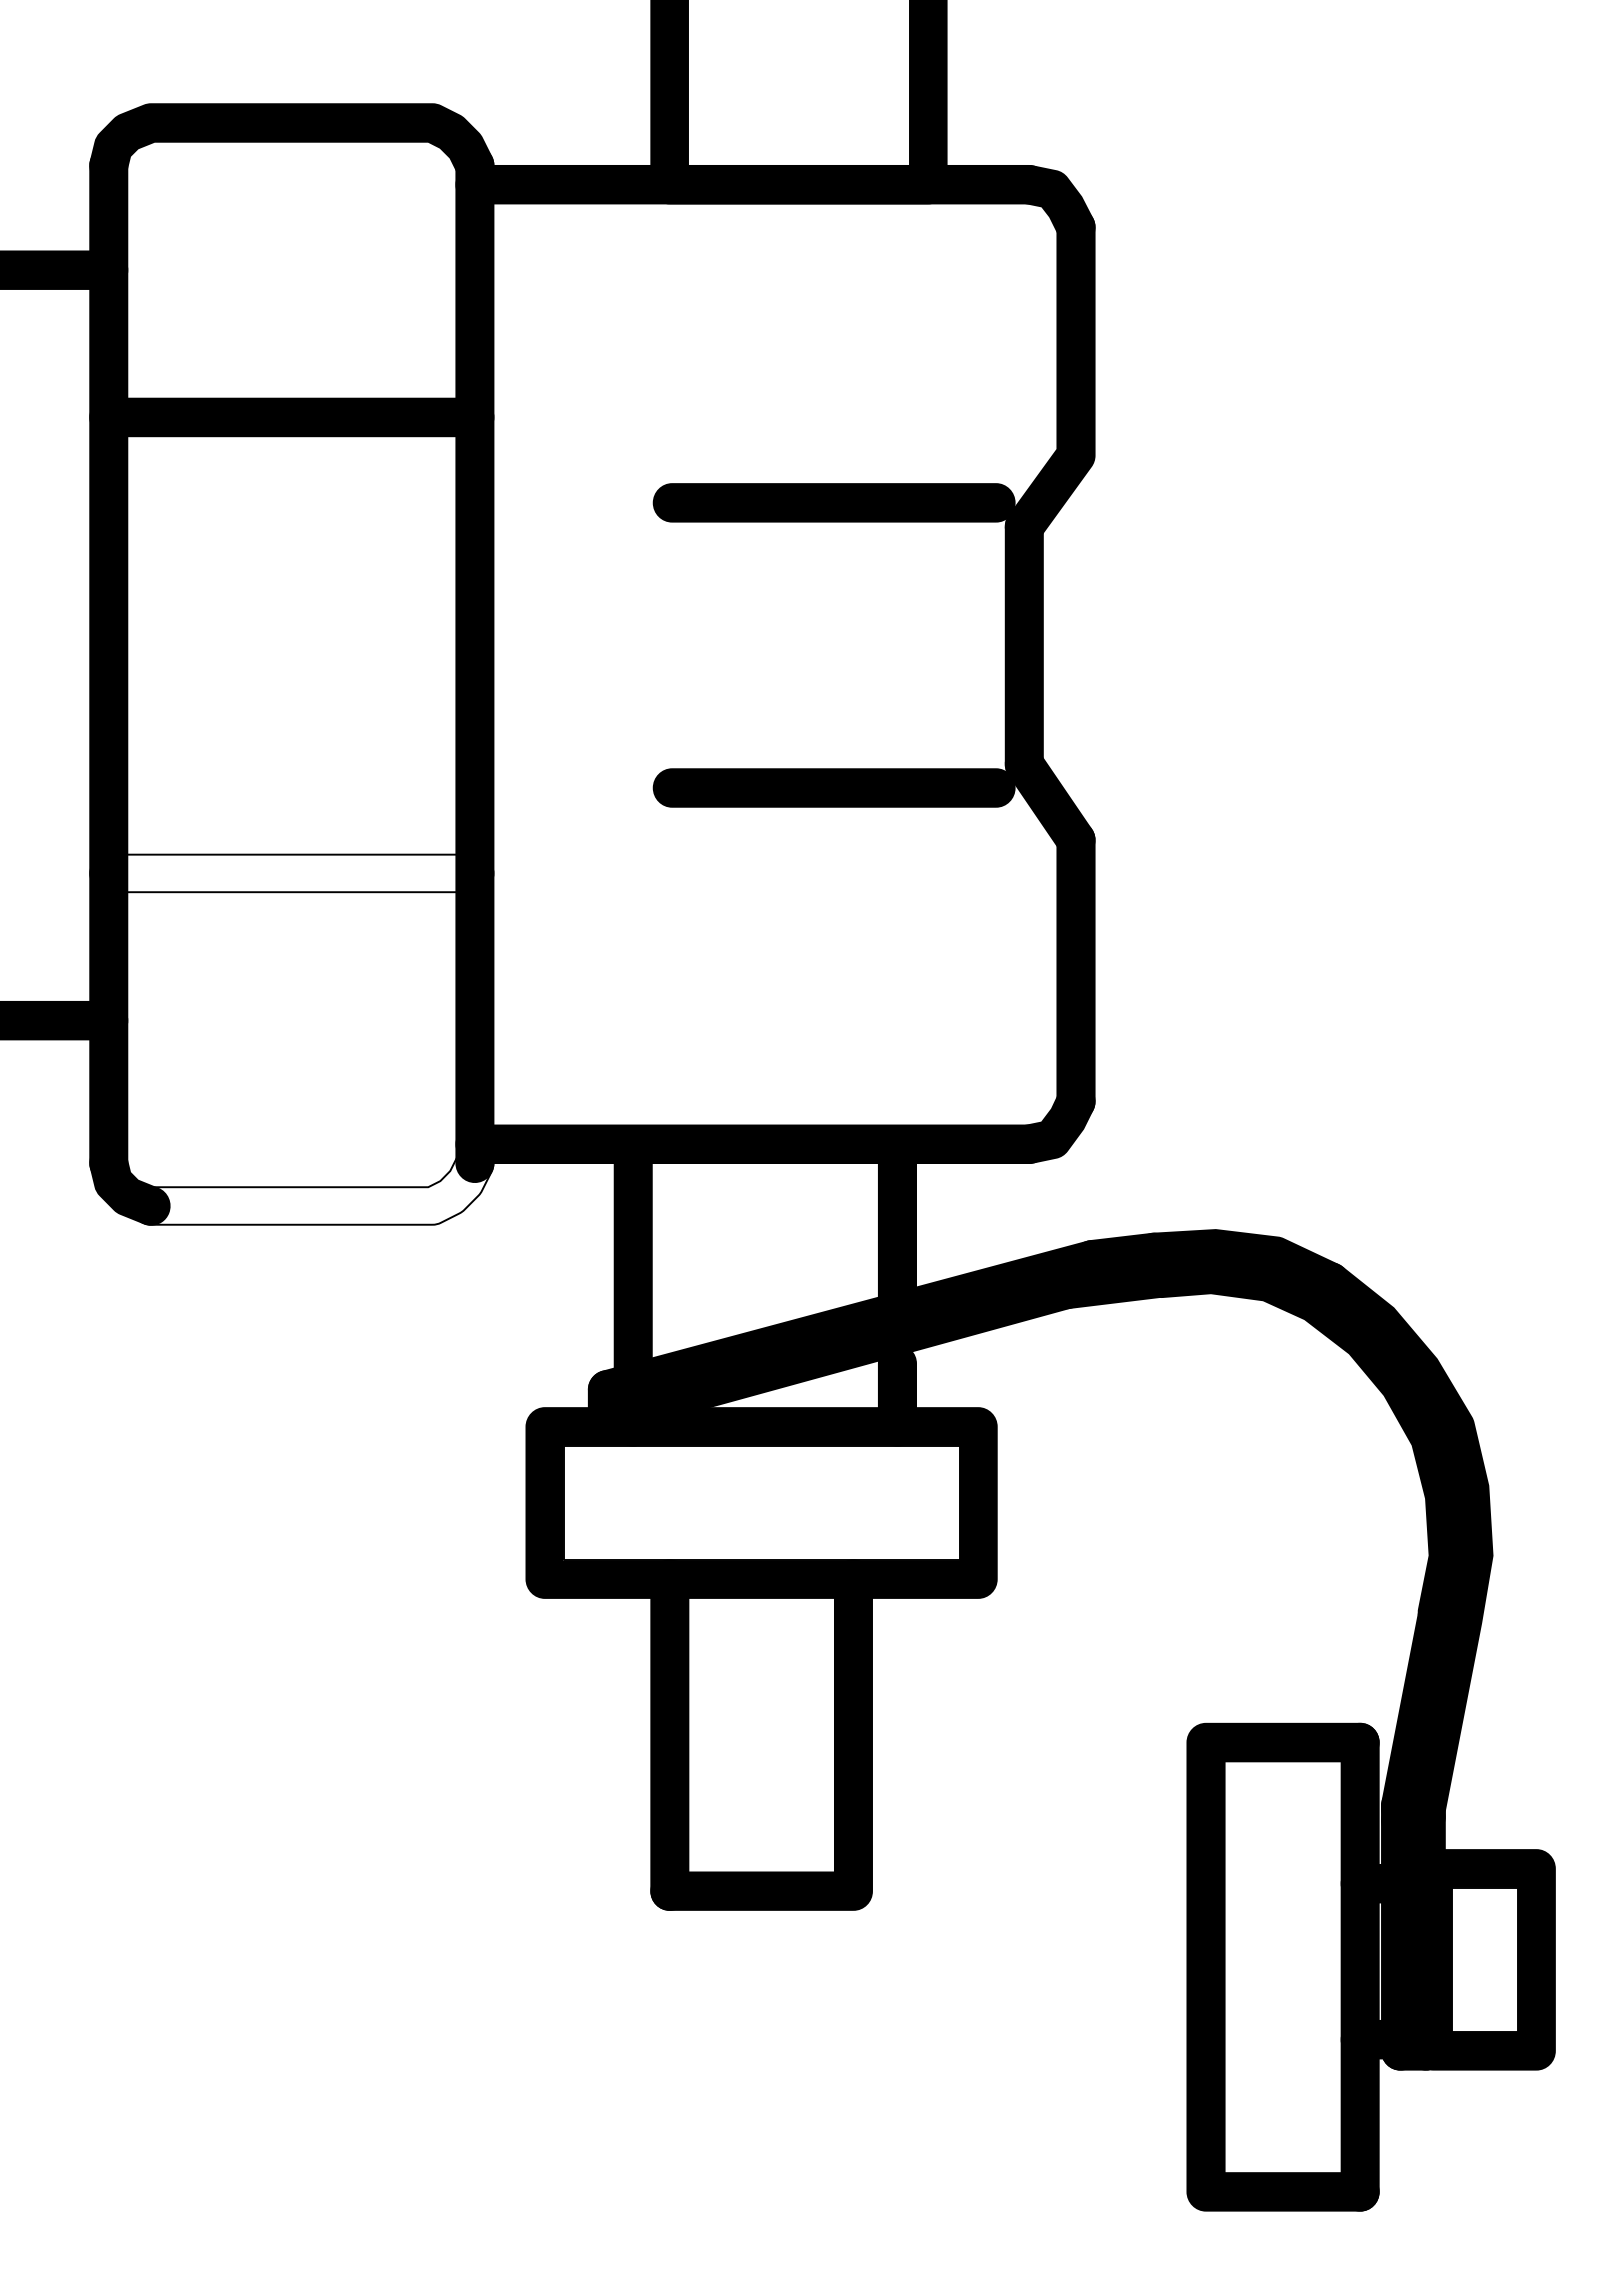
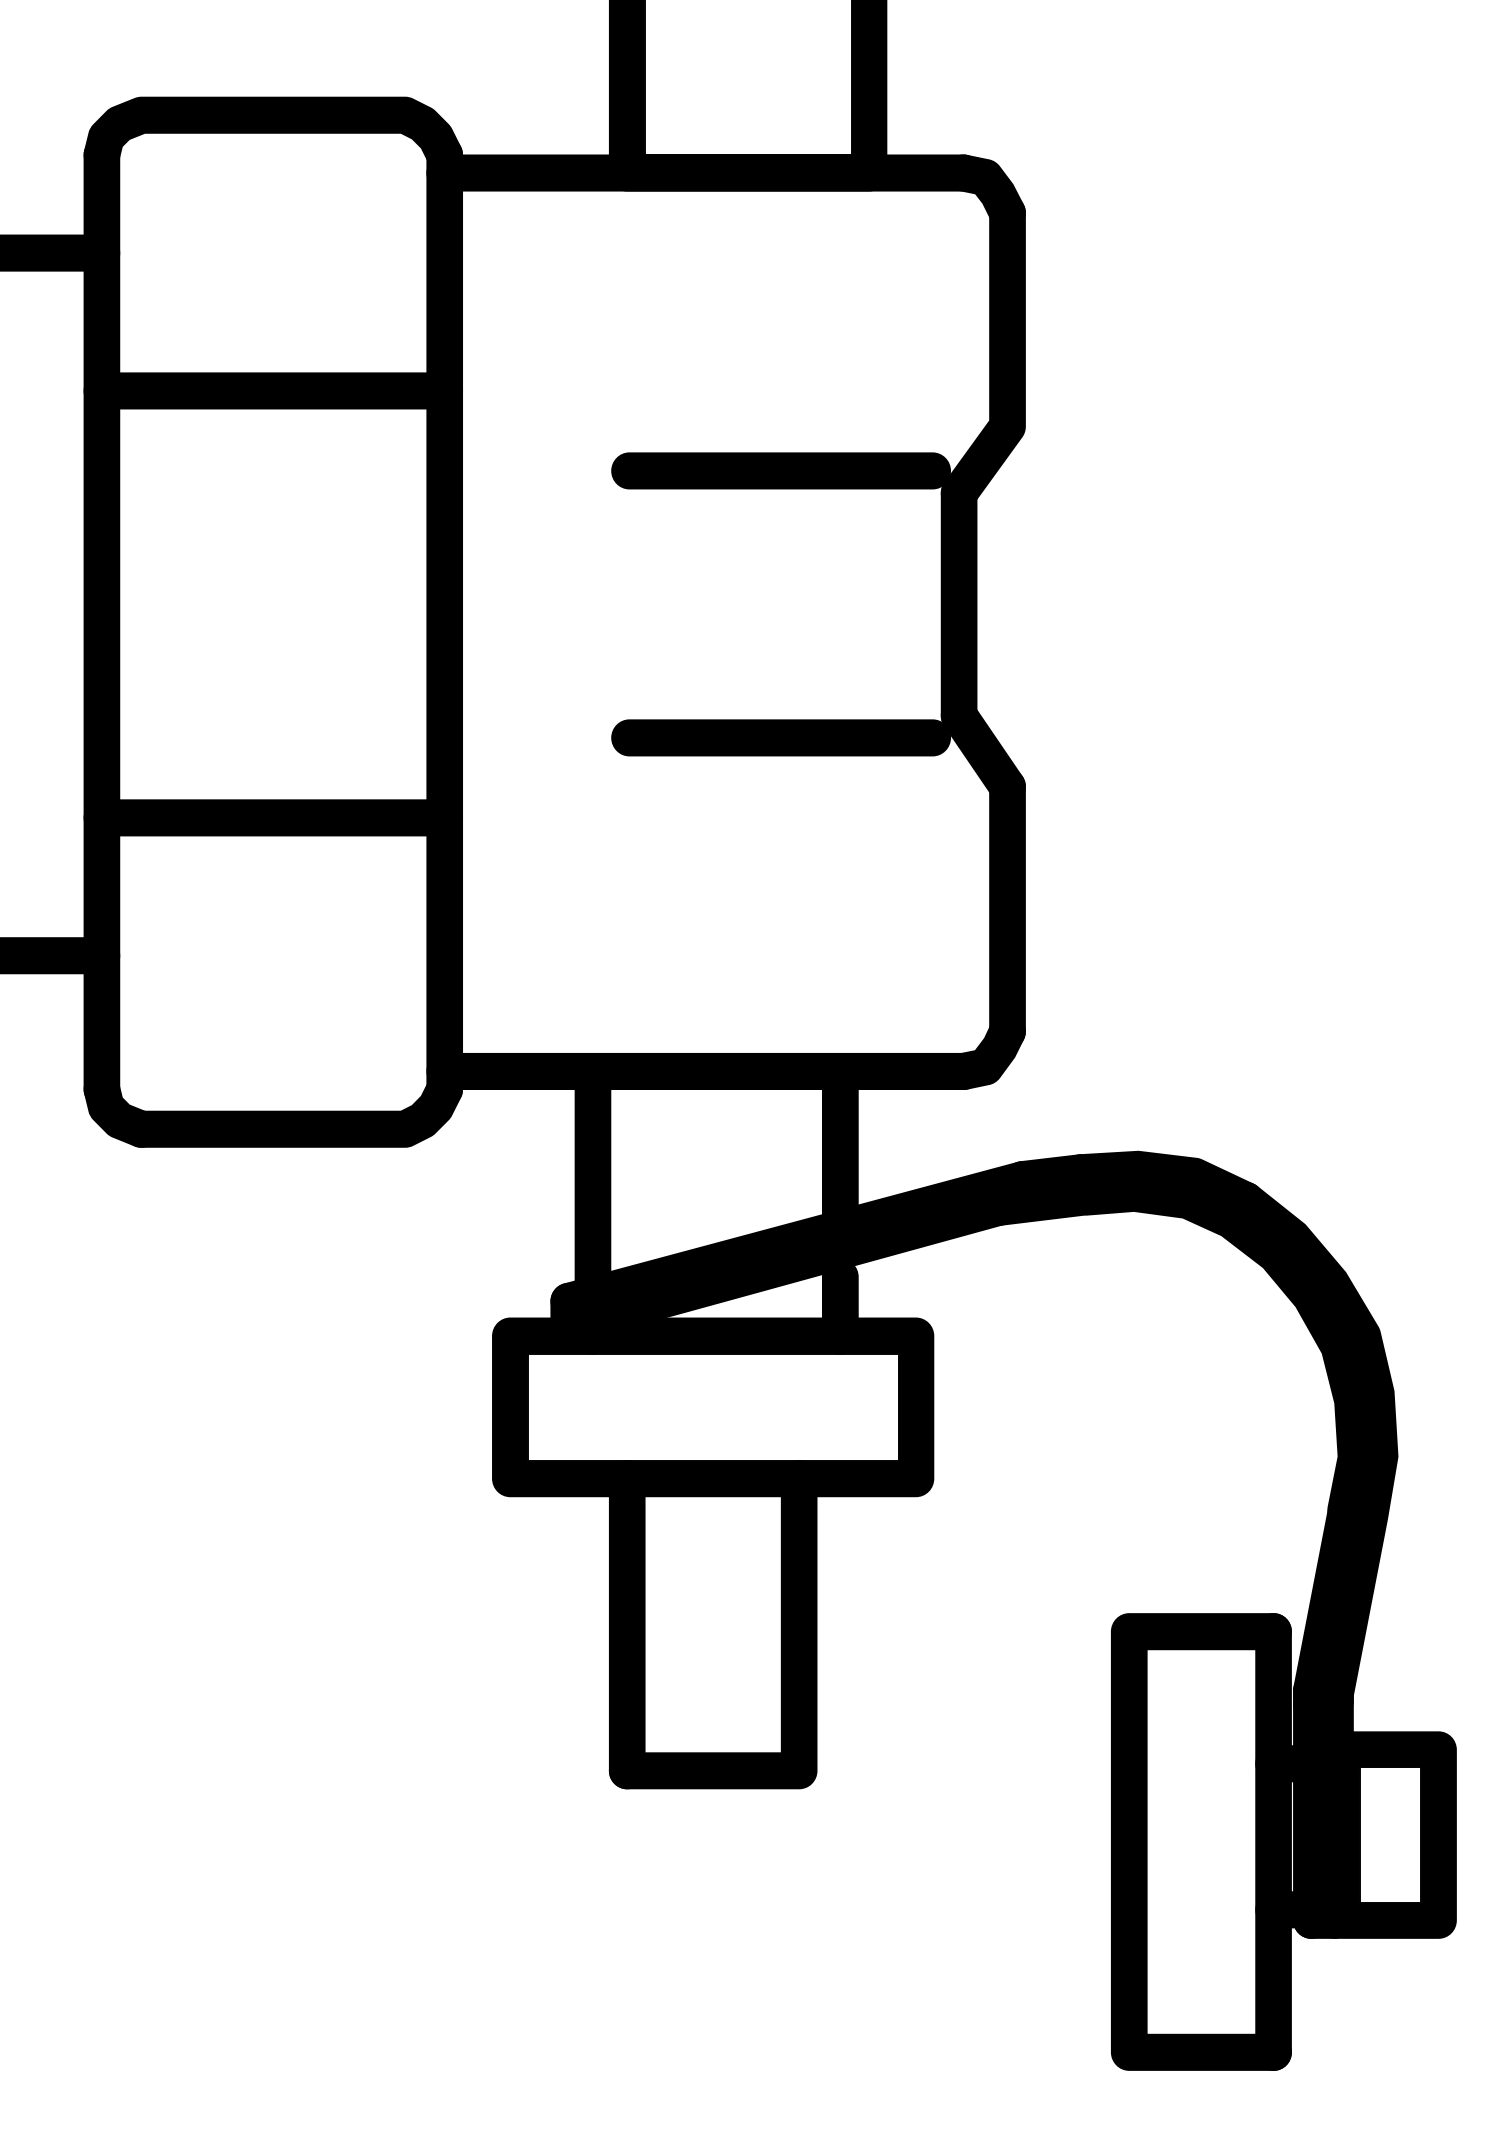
fill: (291, 873) -> (272, 817), added
fill: (312, 1184) -> (292, 1109), added

